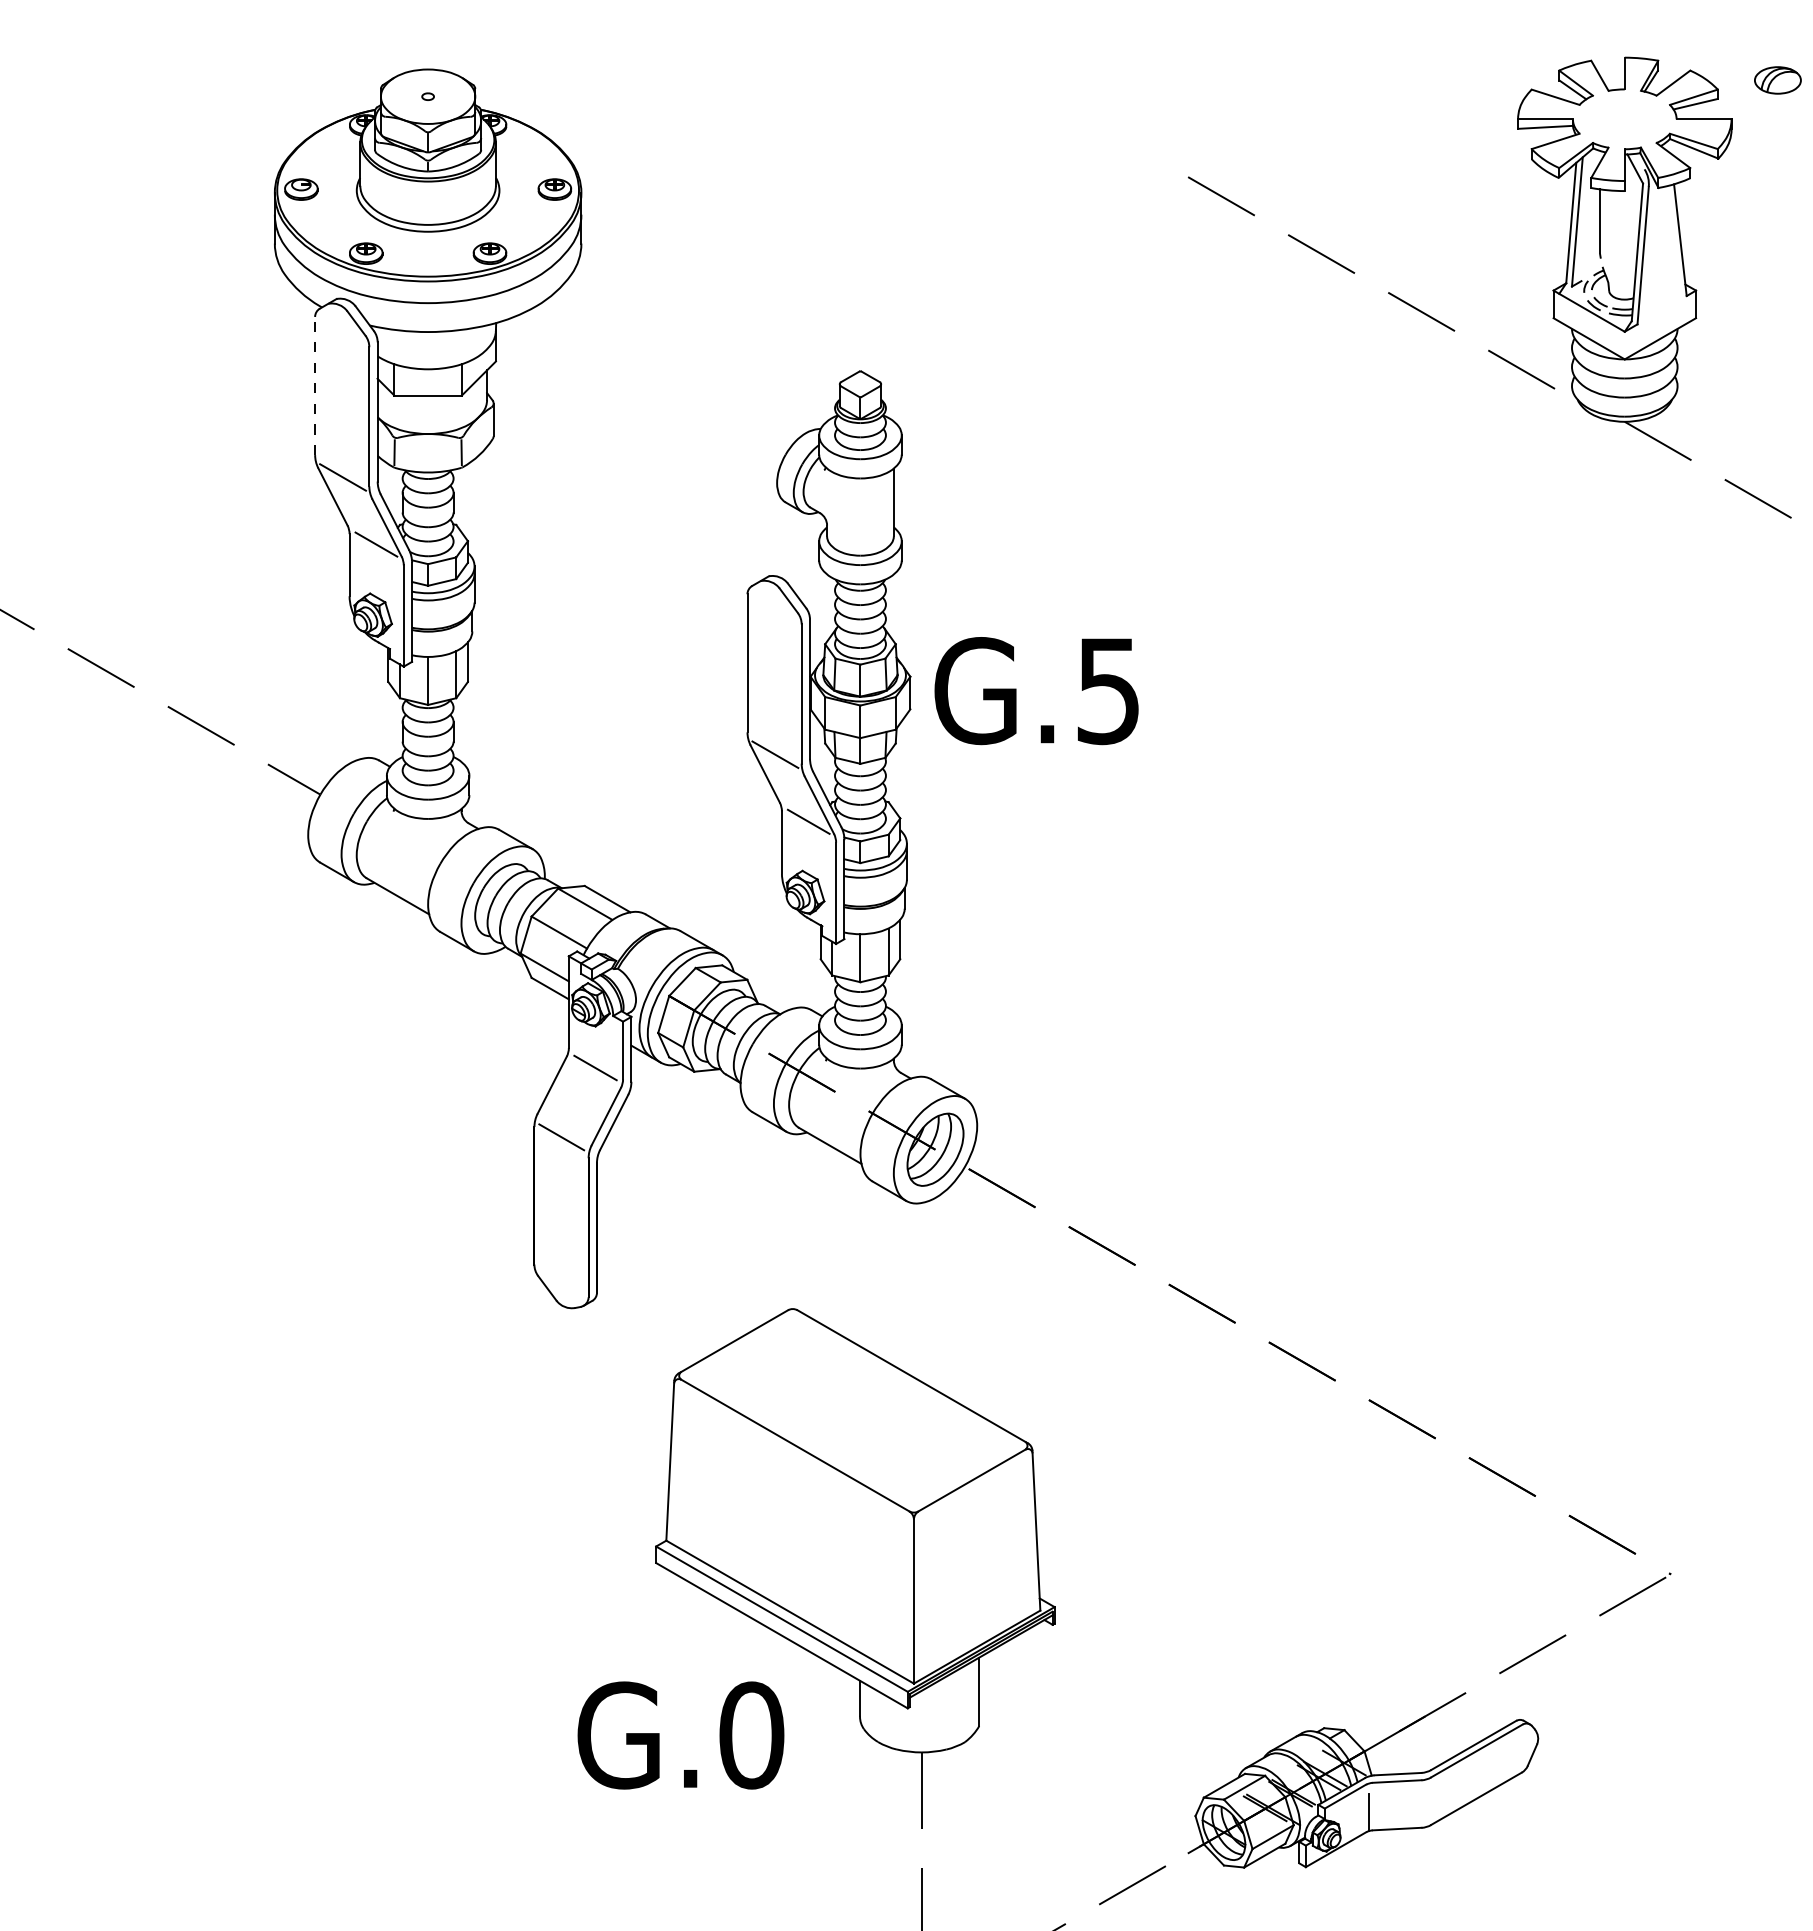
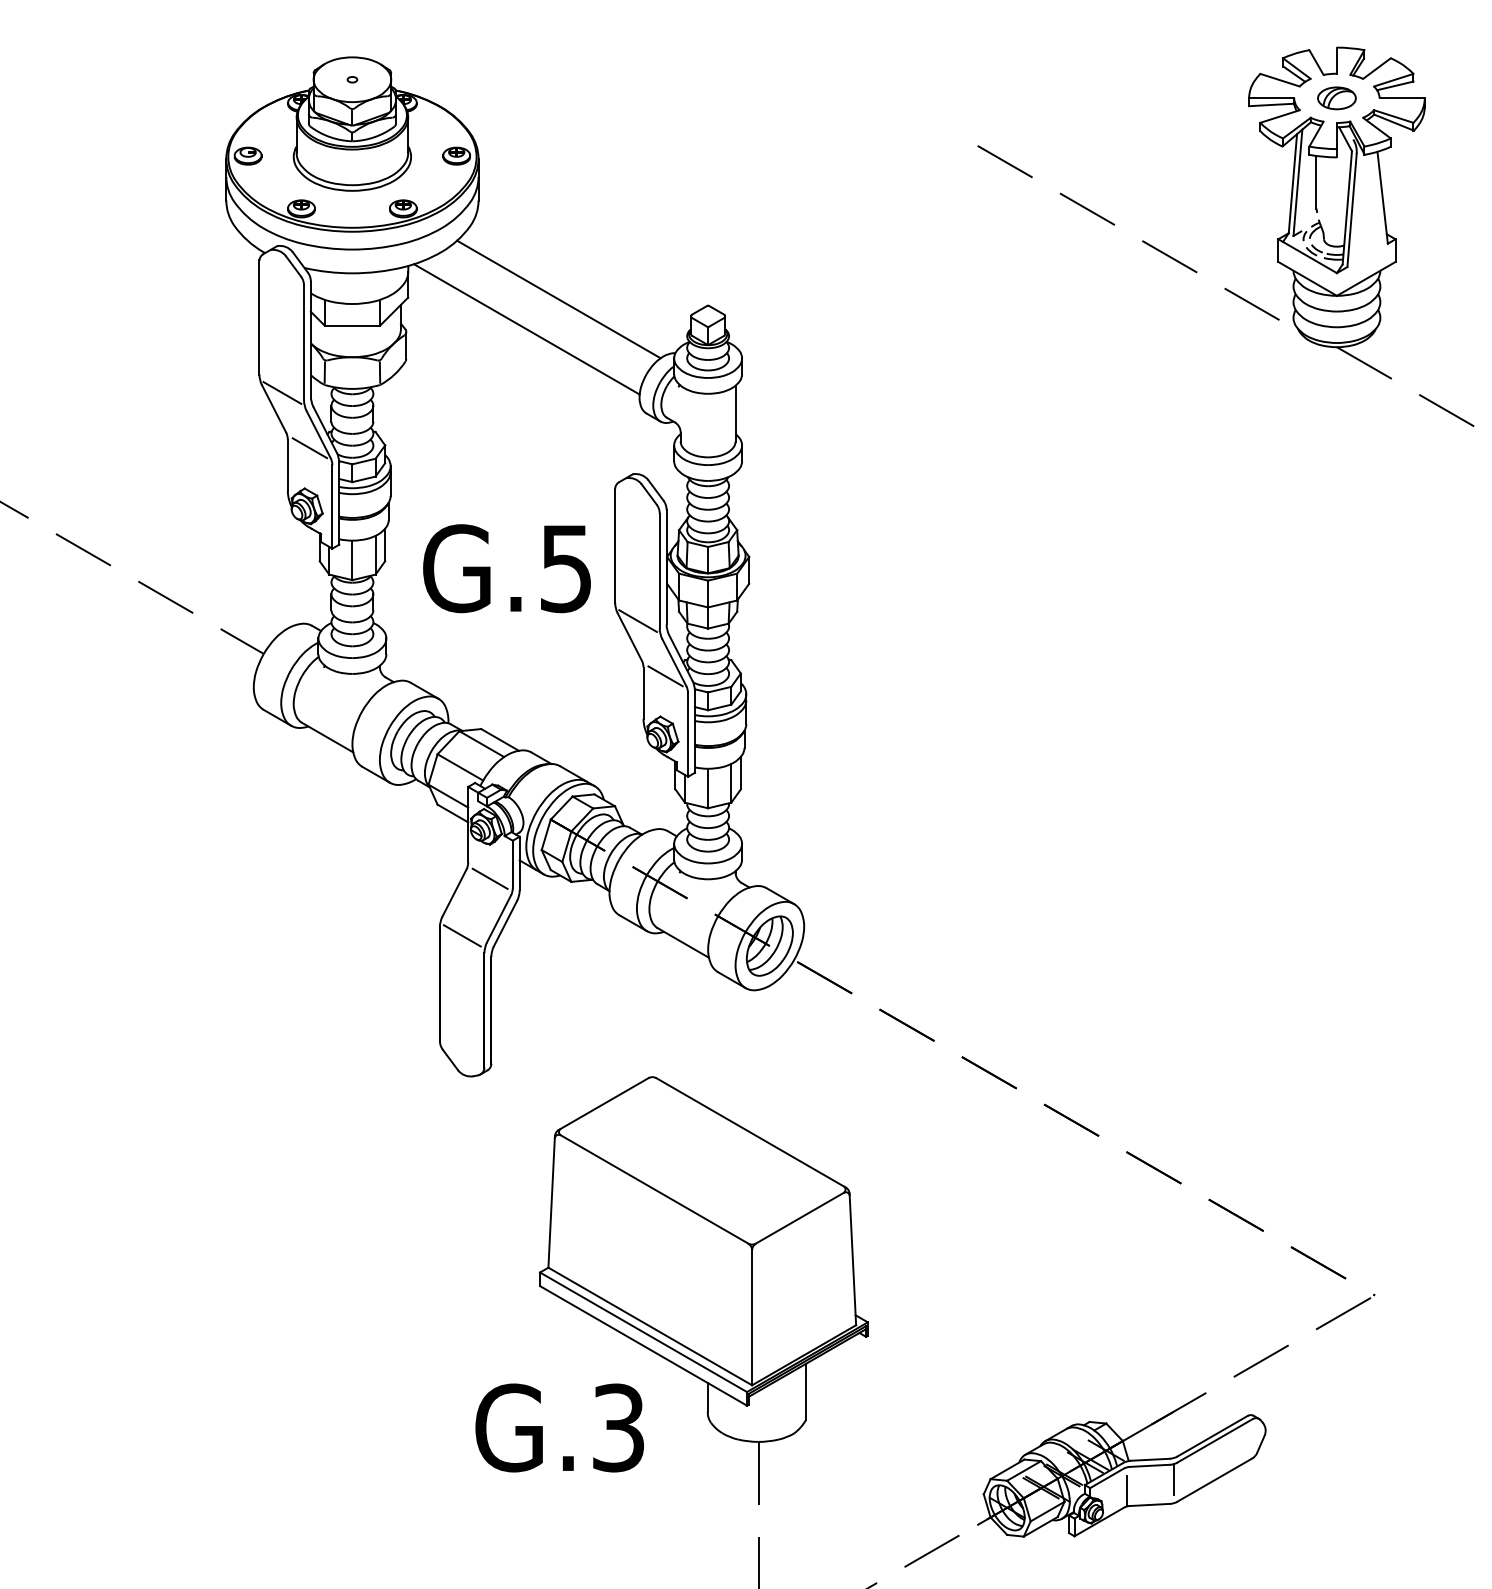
part: (1777, 80) -> (1336, 98), moved
line: (678, 363) -> (558, 299), added
line: (315, 384) -> (259, 316), dashed -> solid
line: (639, 400) -> (526, 329), added
text: (1035, 690) -> (506, 568), moved
text: (751, 1734) -> (618, 1427), G.0 -> G.3
line: (1426, 1798) -> (1173, 1479), added

